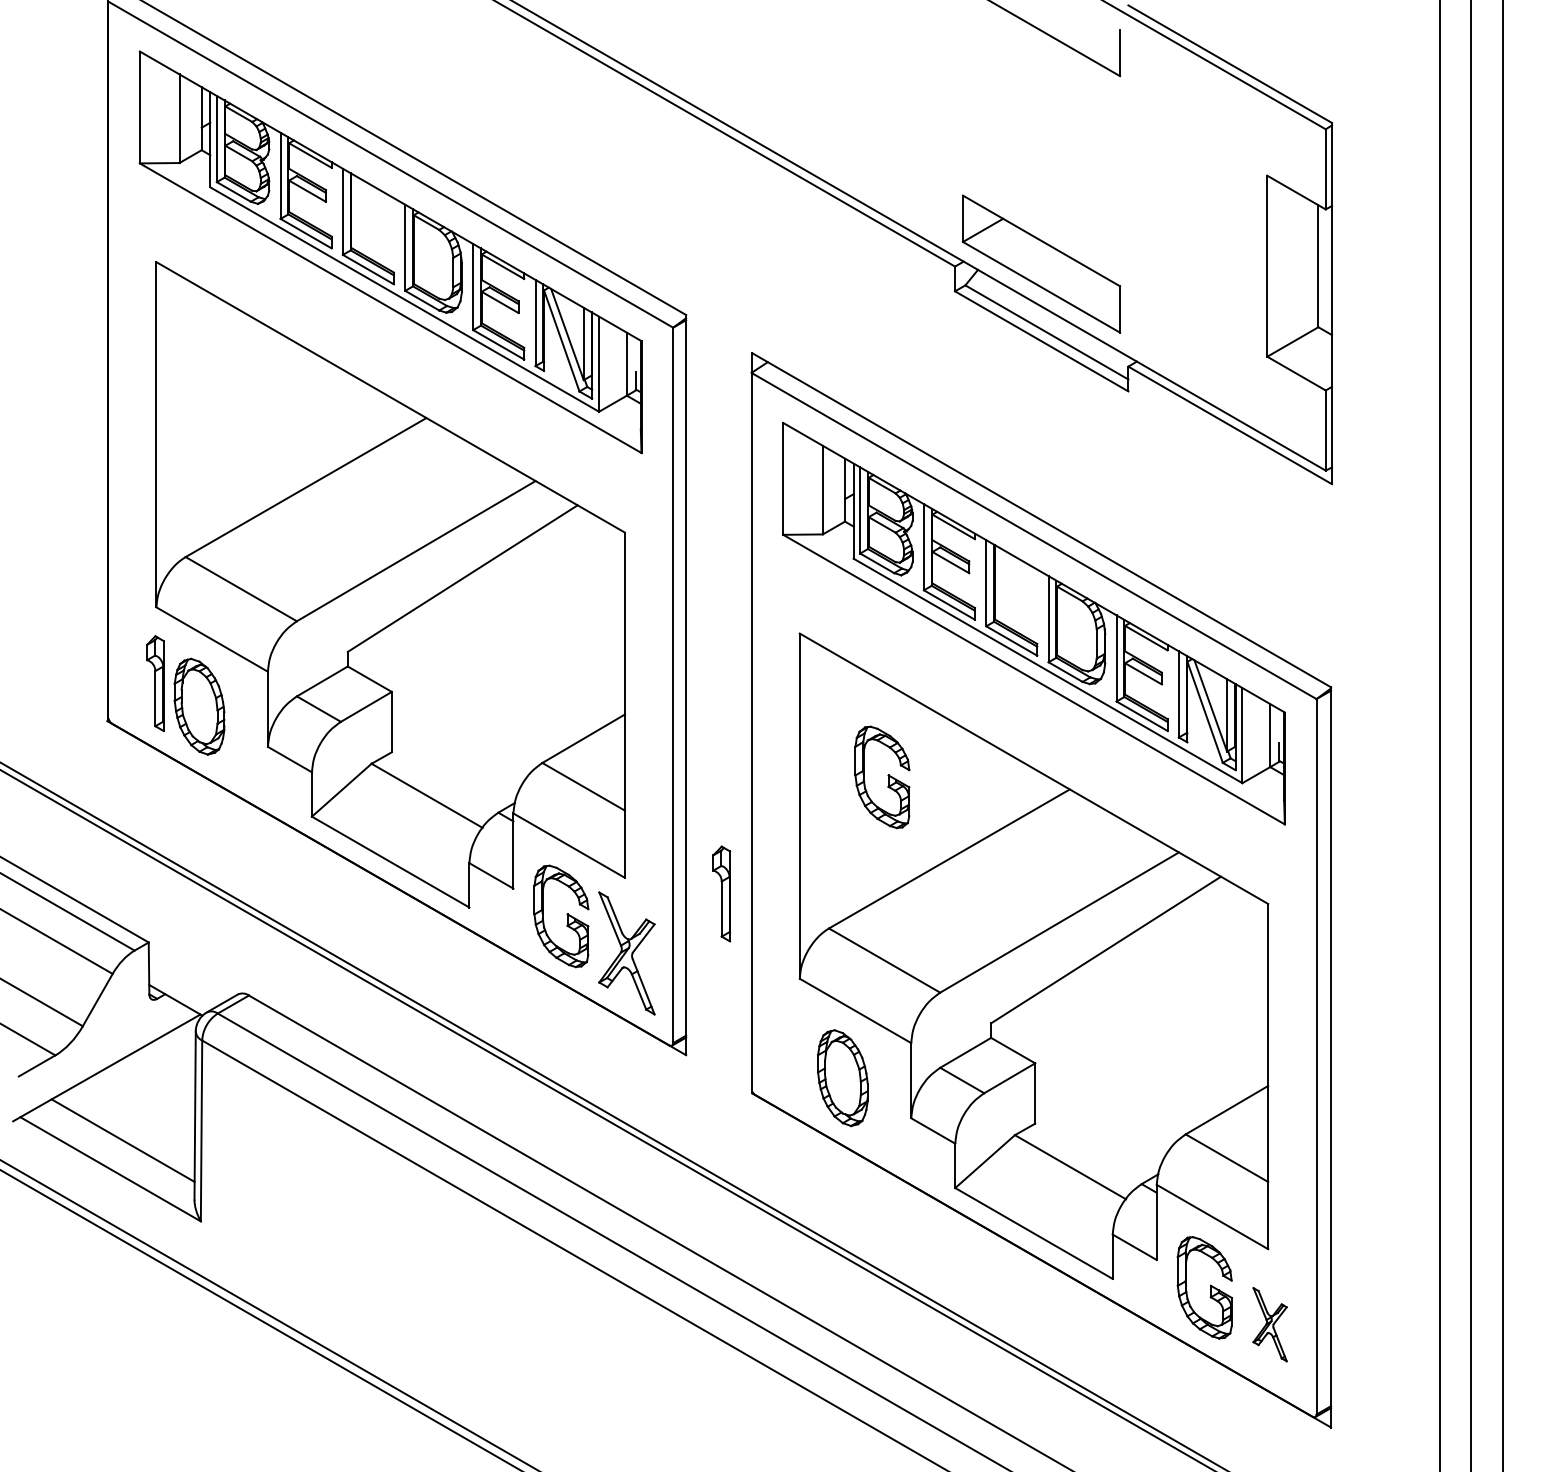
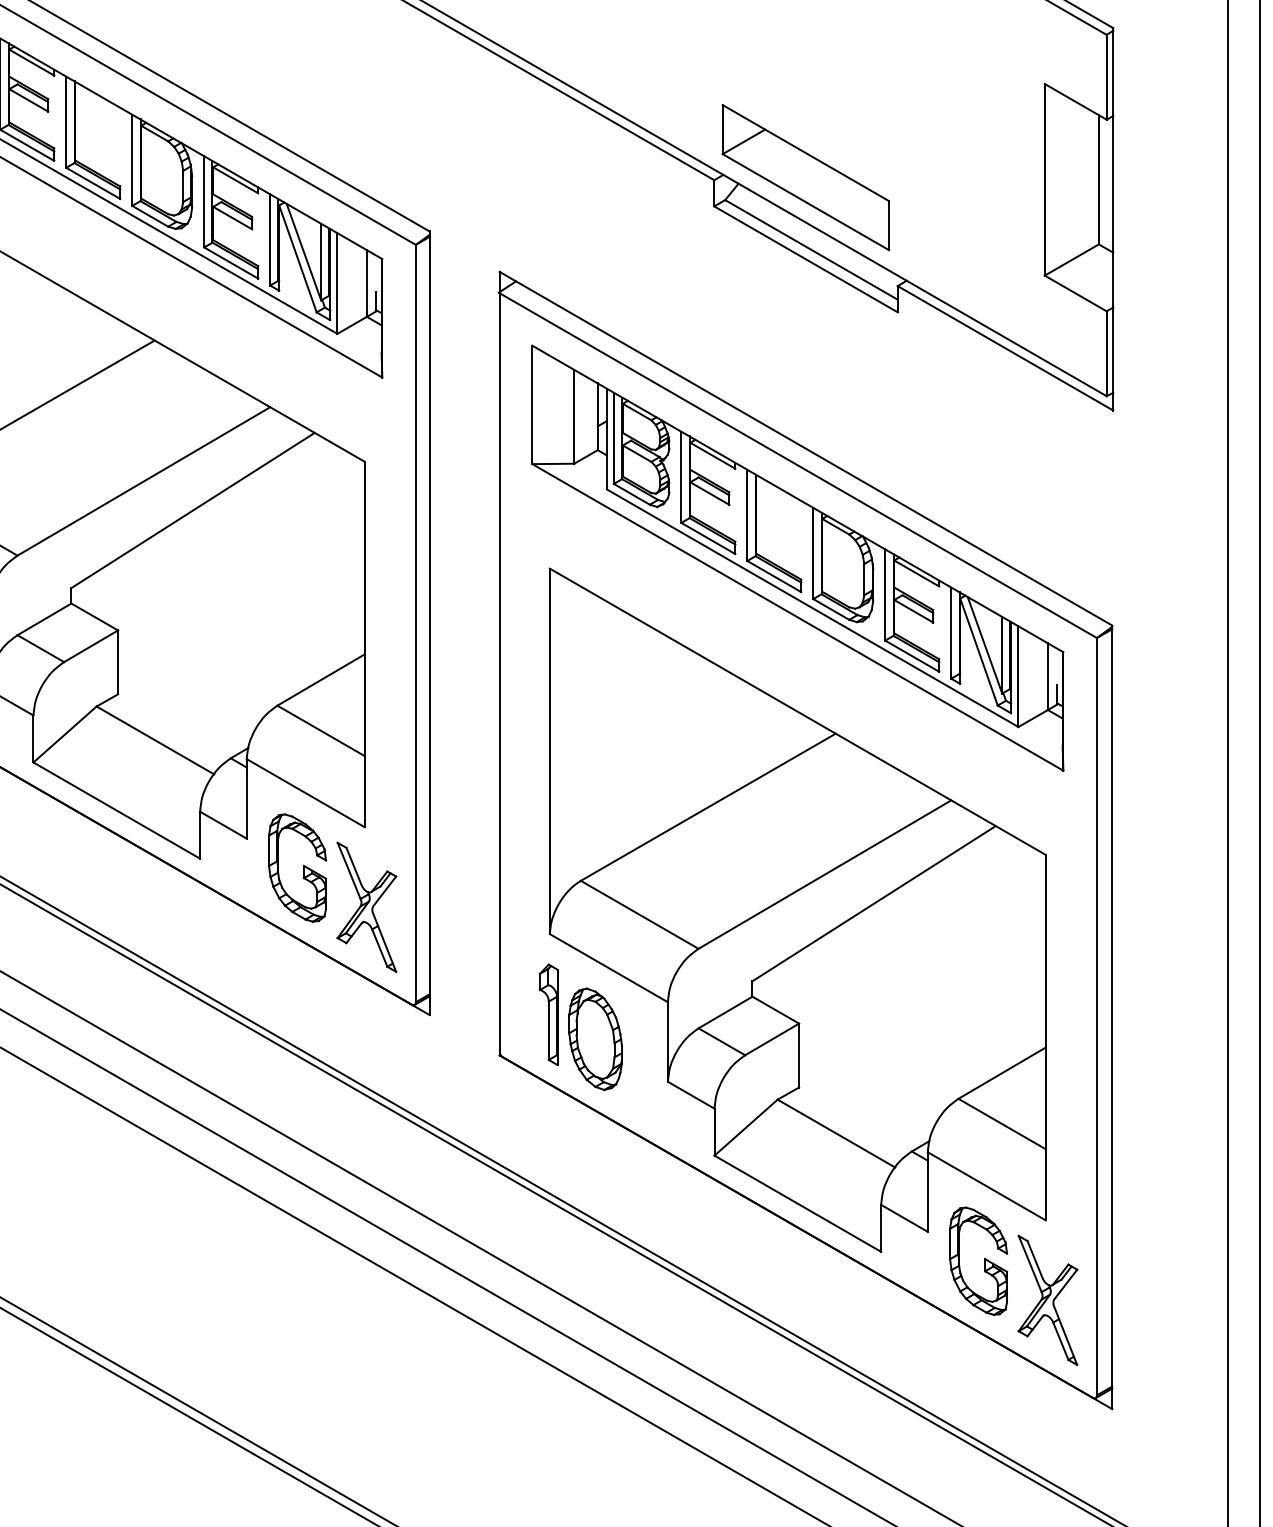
part: (882, 777) -> (637, 721), removed
part: (721, 893) -> (548, 1014), moved
part: (1269, 1324) -> (1047, 1300), size x1.67

